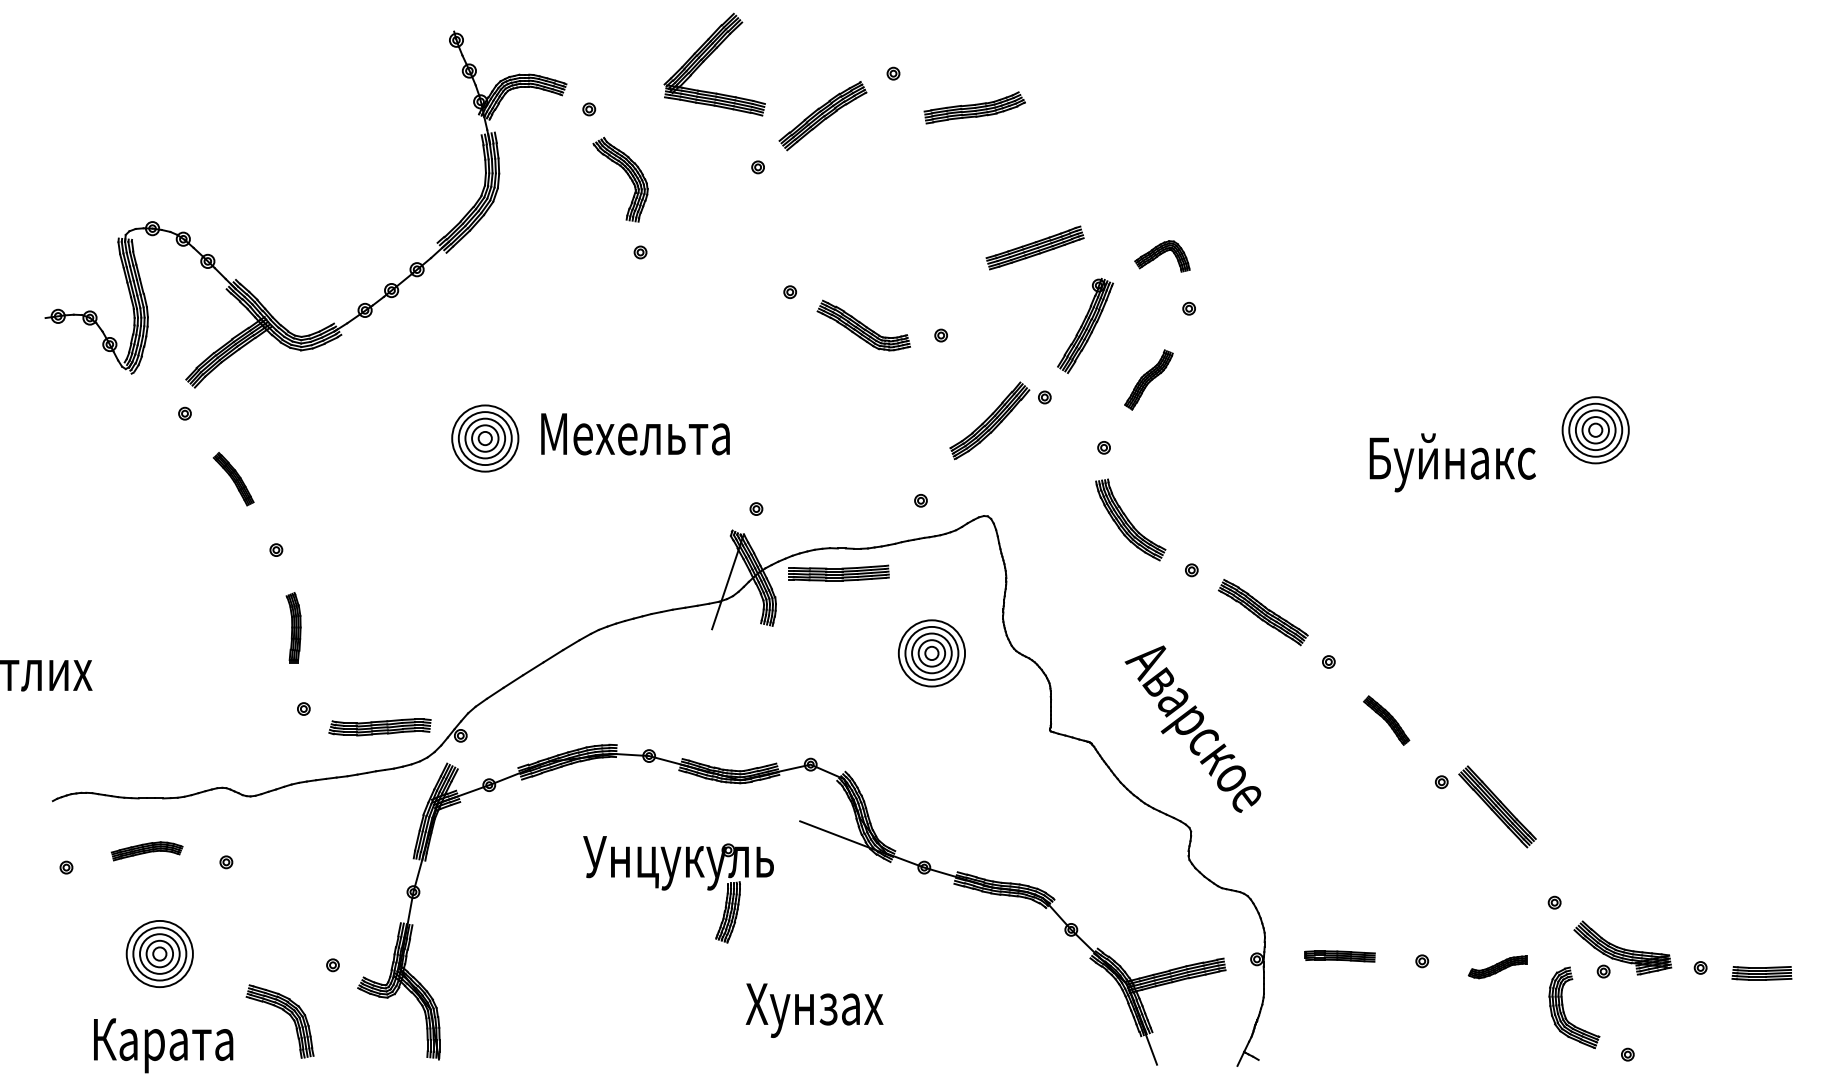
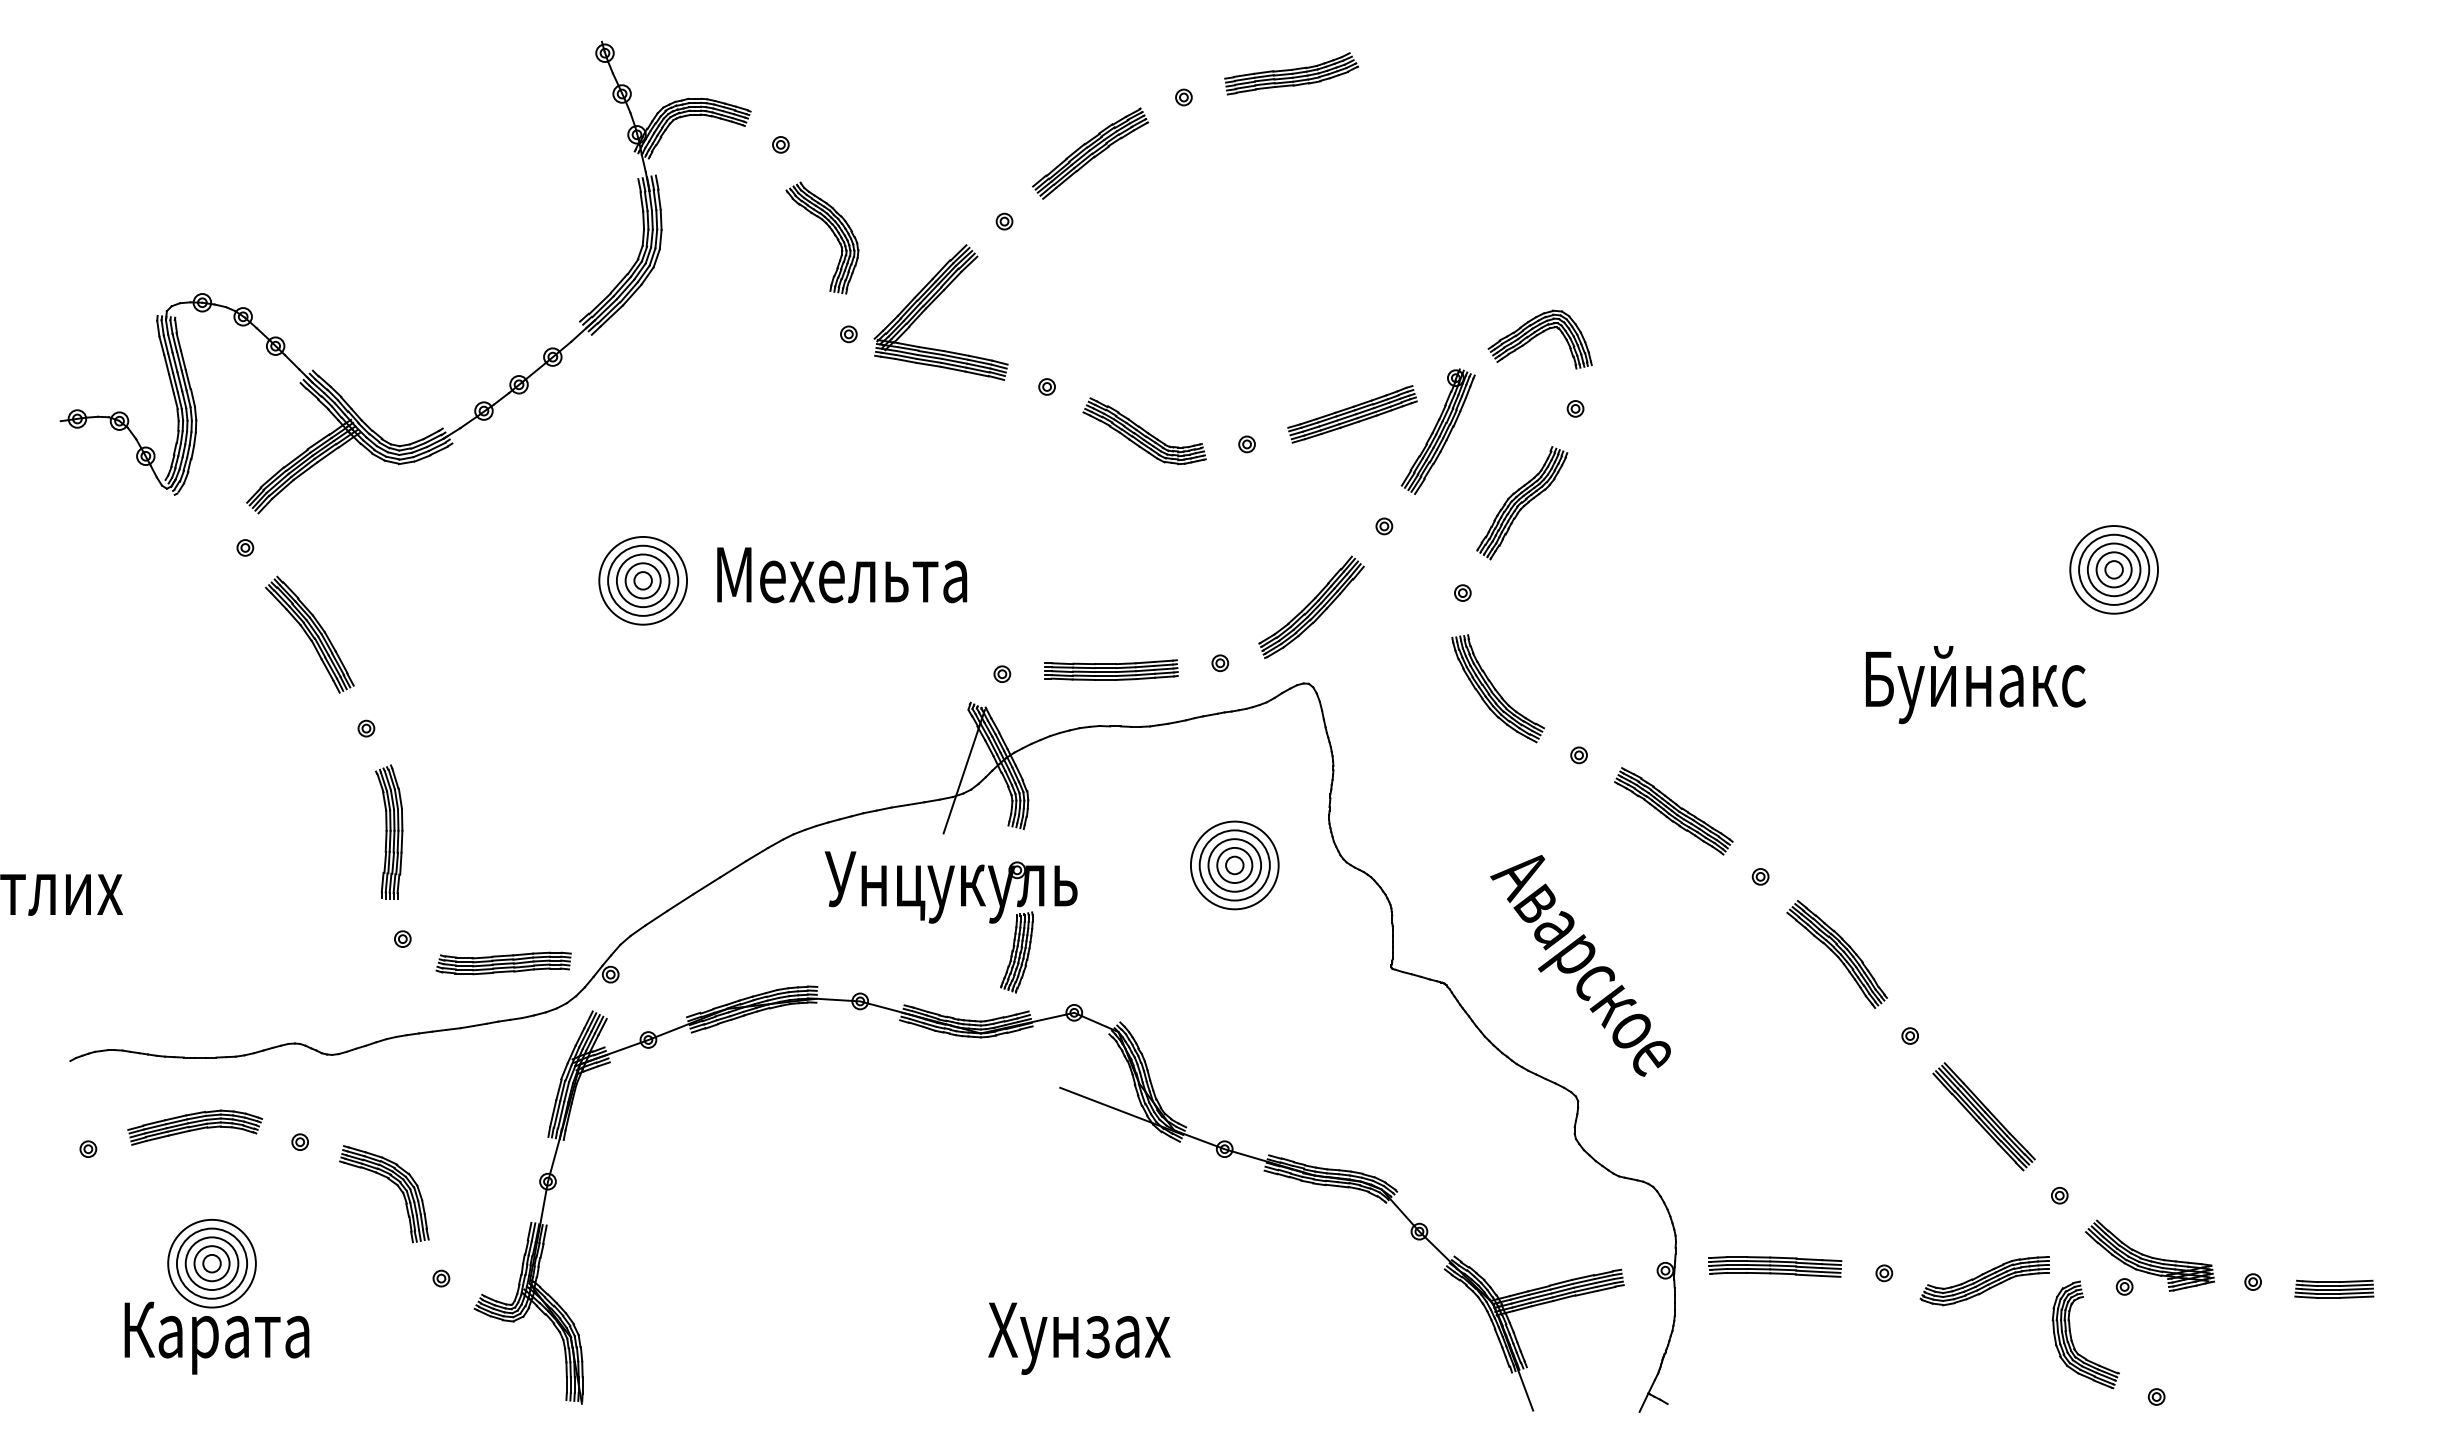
part: (708, 57) -> (932, 303), moved
part: (974, 107) -> (1291, 73), moved
part: (1035, 248) -> (1352, 414), moved
part: (1161, 256) -> (1539, 339), size x1.43
part: (1149, 380) -> (1522, 503), size x1.43
part: (989, 420) -> (1311, 606), moved
text: (1453, 463) -> (1976, 685), moved
part: (233, 479) -> (309, 634), size x1.67
part: (838, 572) -> (1111, 669), moved
part: (293, 627) -> (389, 831), size x1.43
part: (1386, 720) -> (1836, 954), size x1.67
part: (1497, 806) -> (1983, 1116), moved
part: (147, 851) -> (195, 1127), size x1.43
part: (670, 886) -> (940, 918), moved
part: (1340, 956) -> (1775, 1266), size x1.43
part: (1497, 967) -> (1984, 1281), size x1.67
part: (287, 1014) -> (394, 1184), moved
text: (163, 1045) -> (216, 1337), moved

